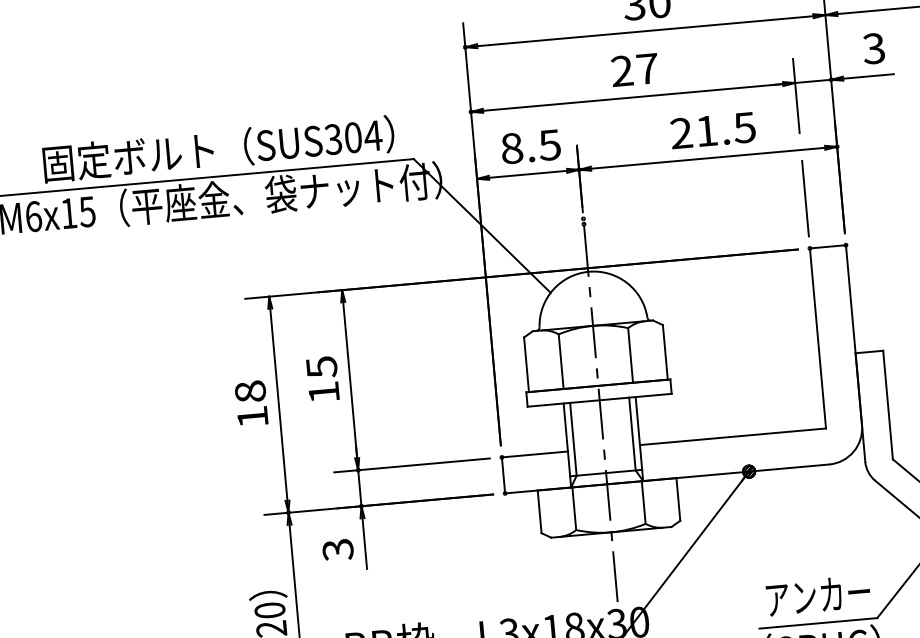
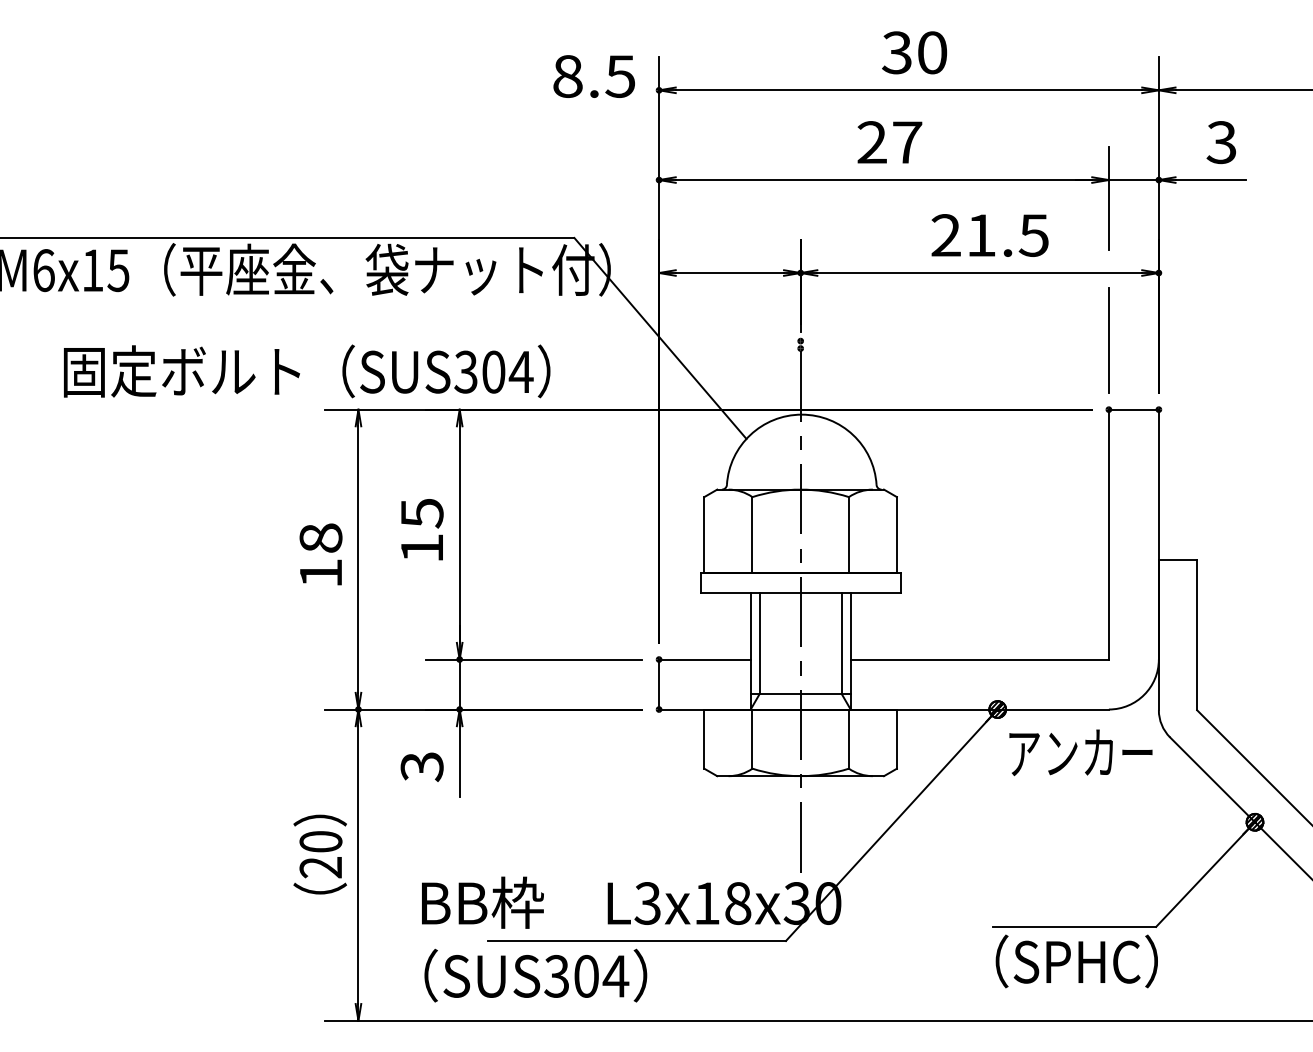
text: (530, 146) -> (593, 76), moved
text: (219, 149) -> (307, 371), moved
text: (818, 595) -> (1080, 752), moved

